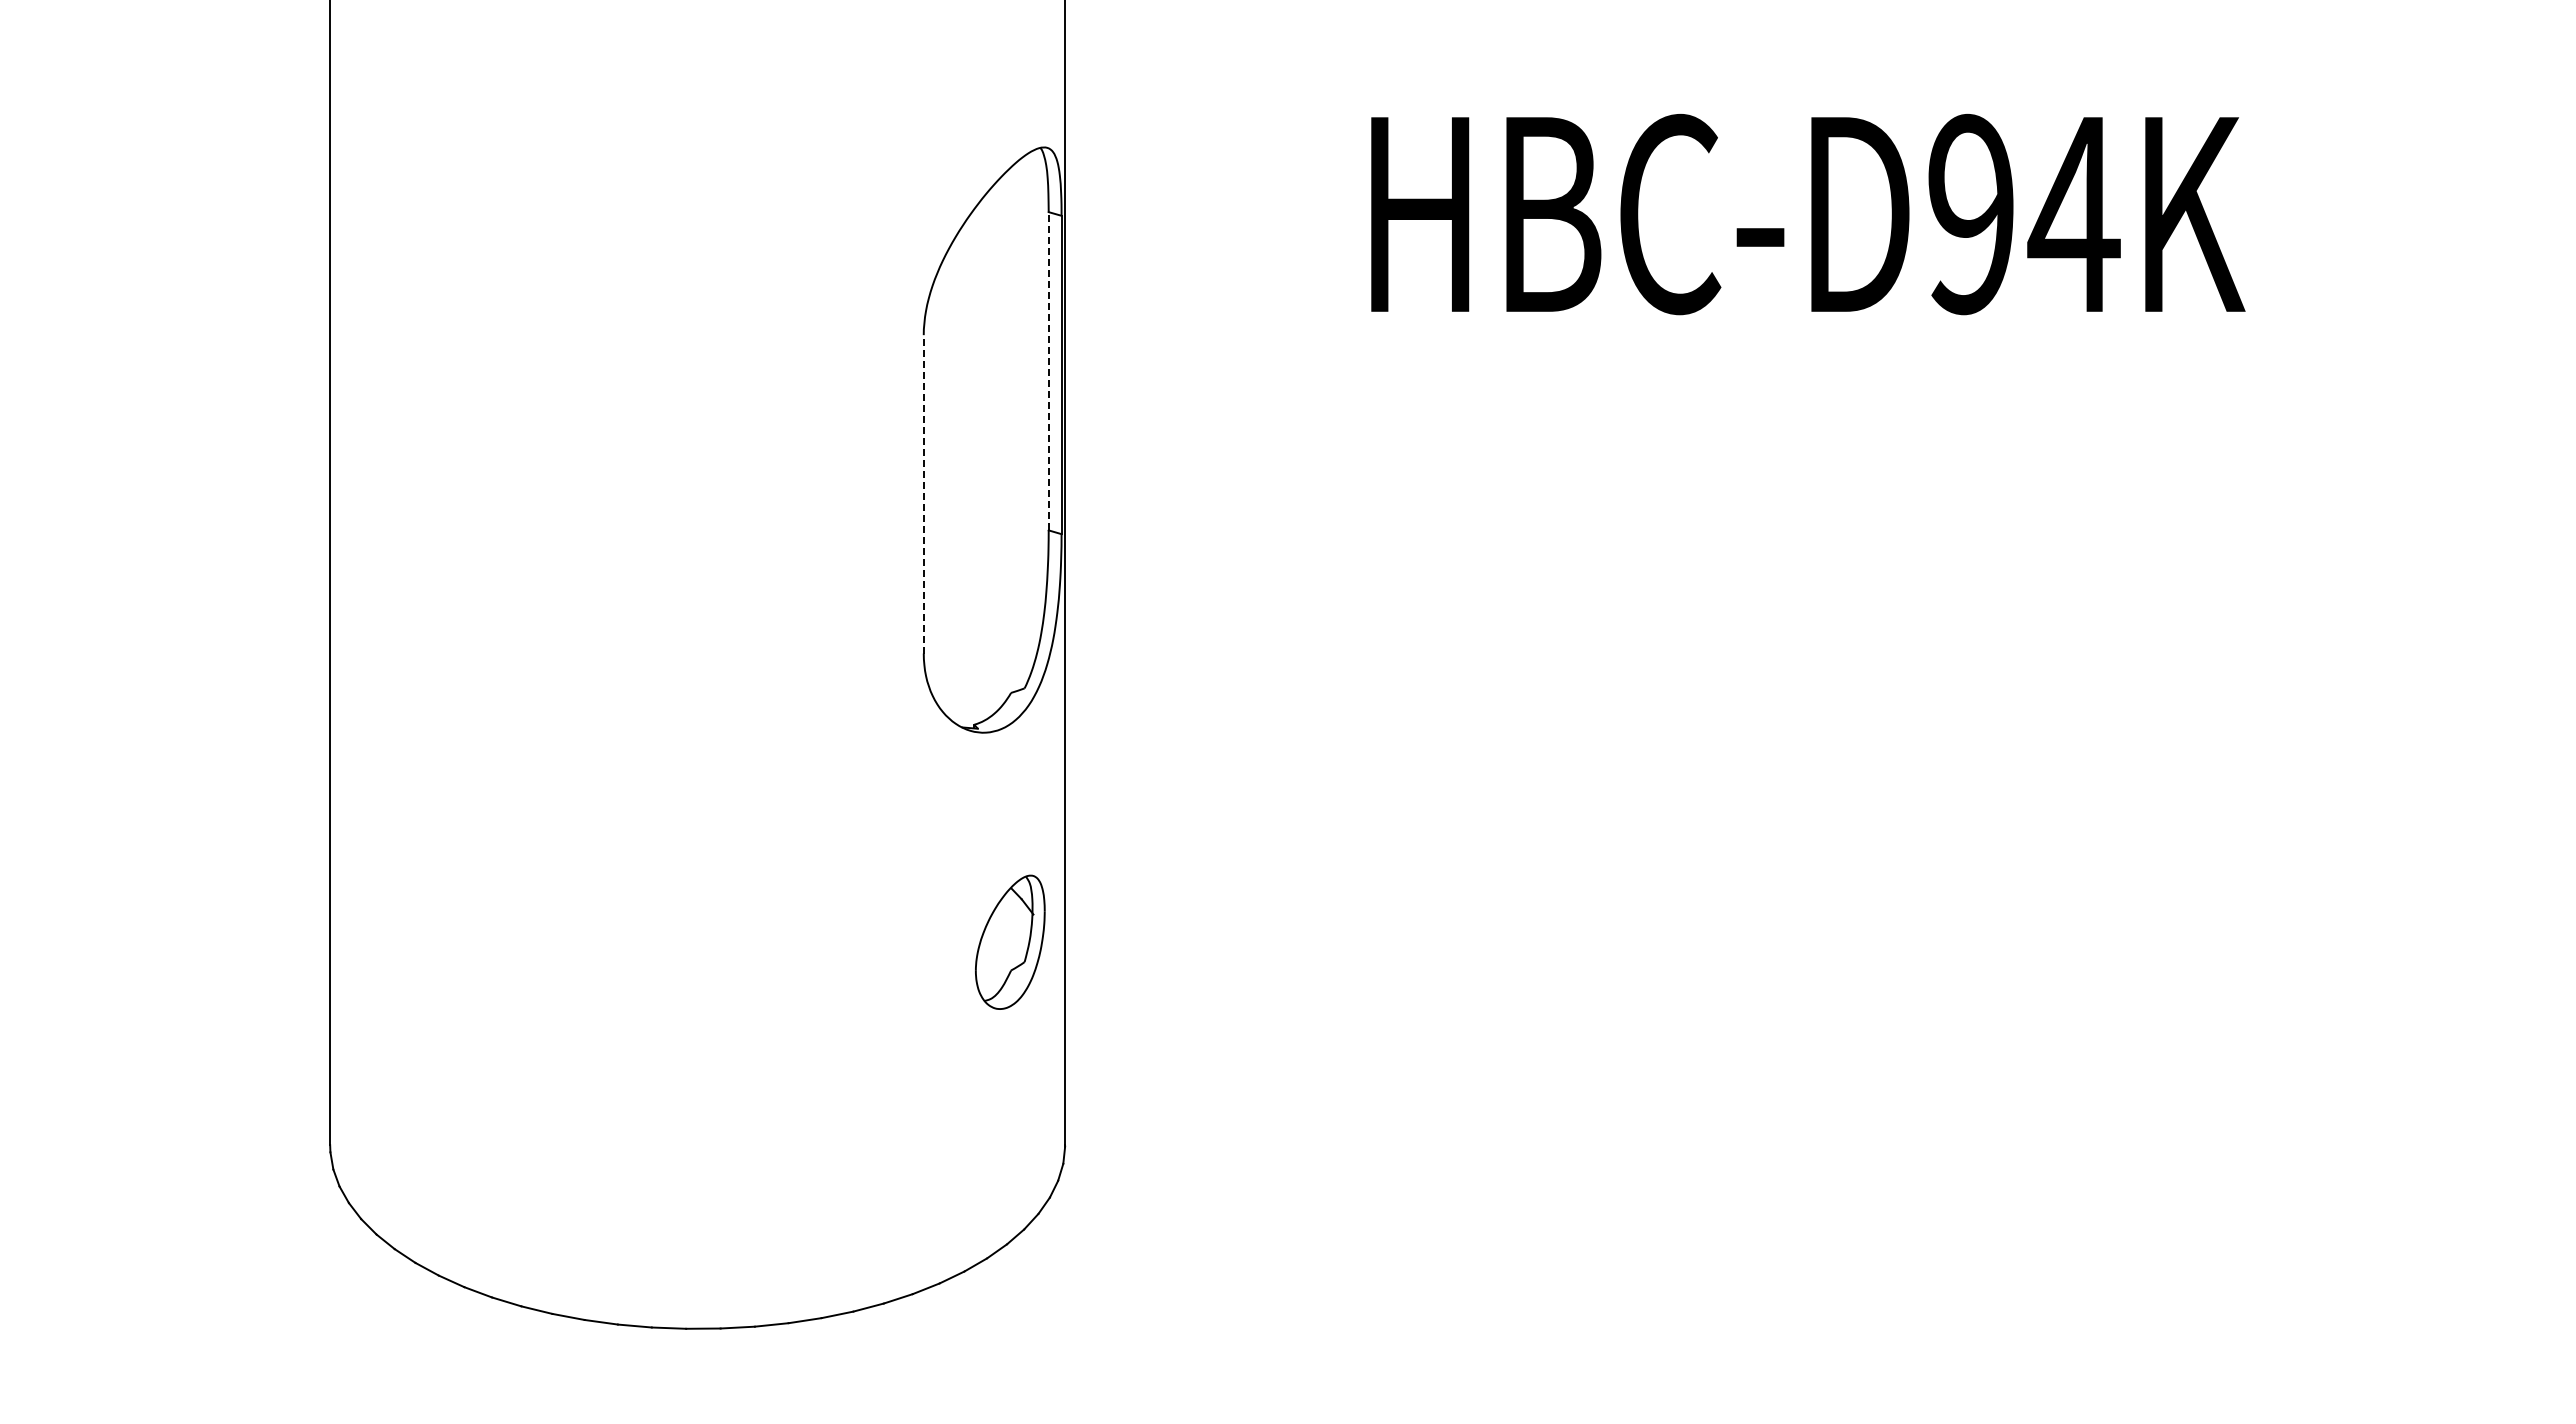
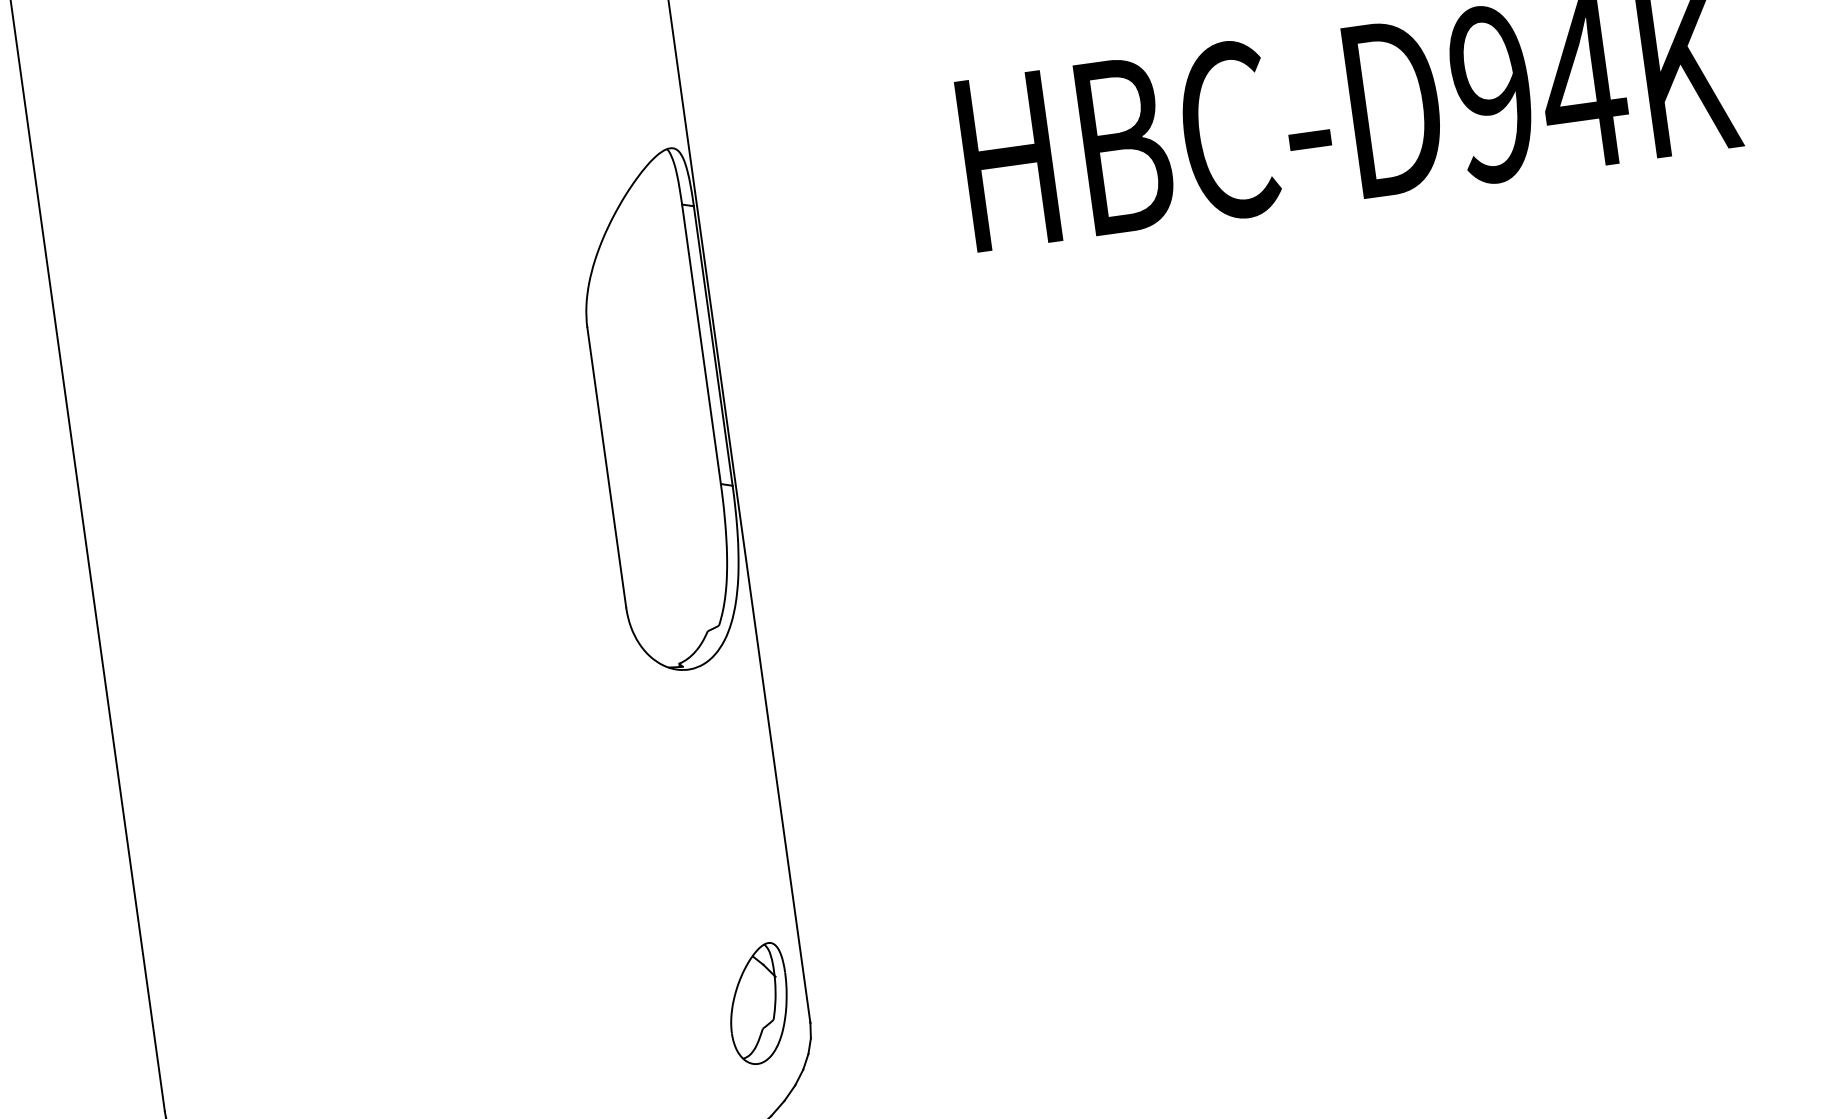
line: (1048, 370) -> (701, 343), dashed -> solid
line: (923, 493) -> (606, 466), dashed -> solid
part: (1010, 941) -> (758, 1003), moved

